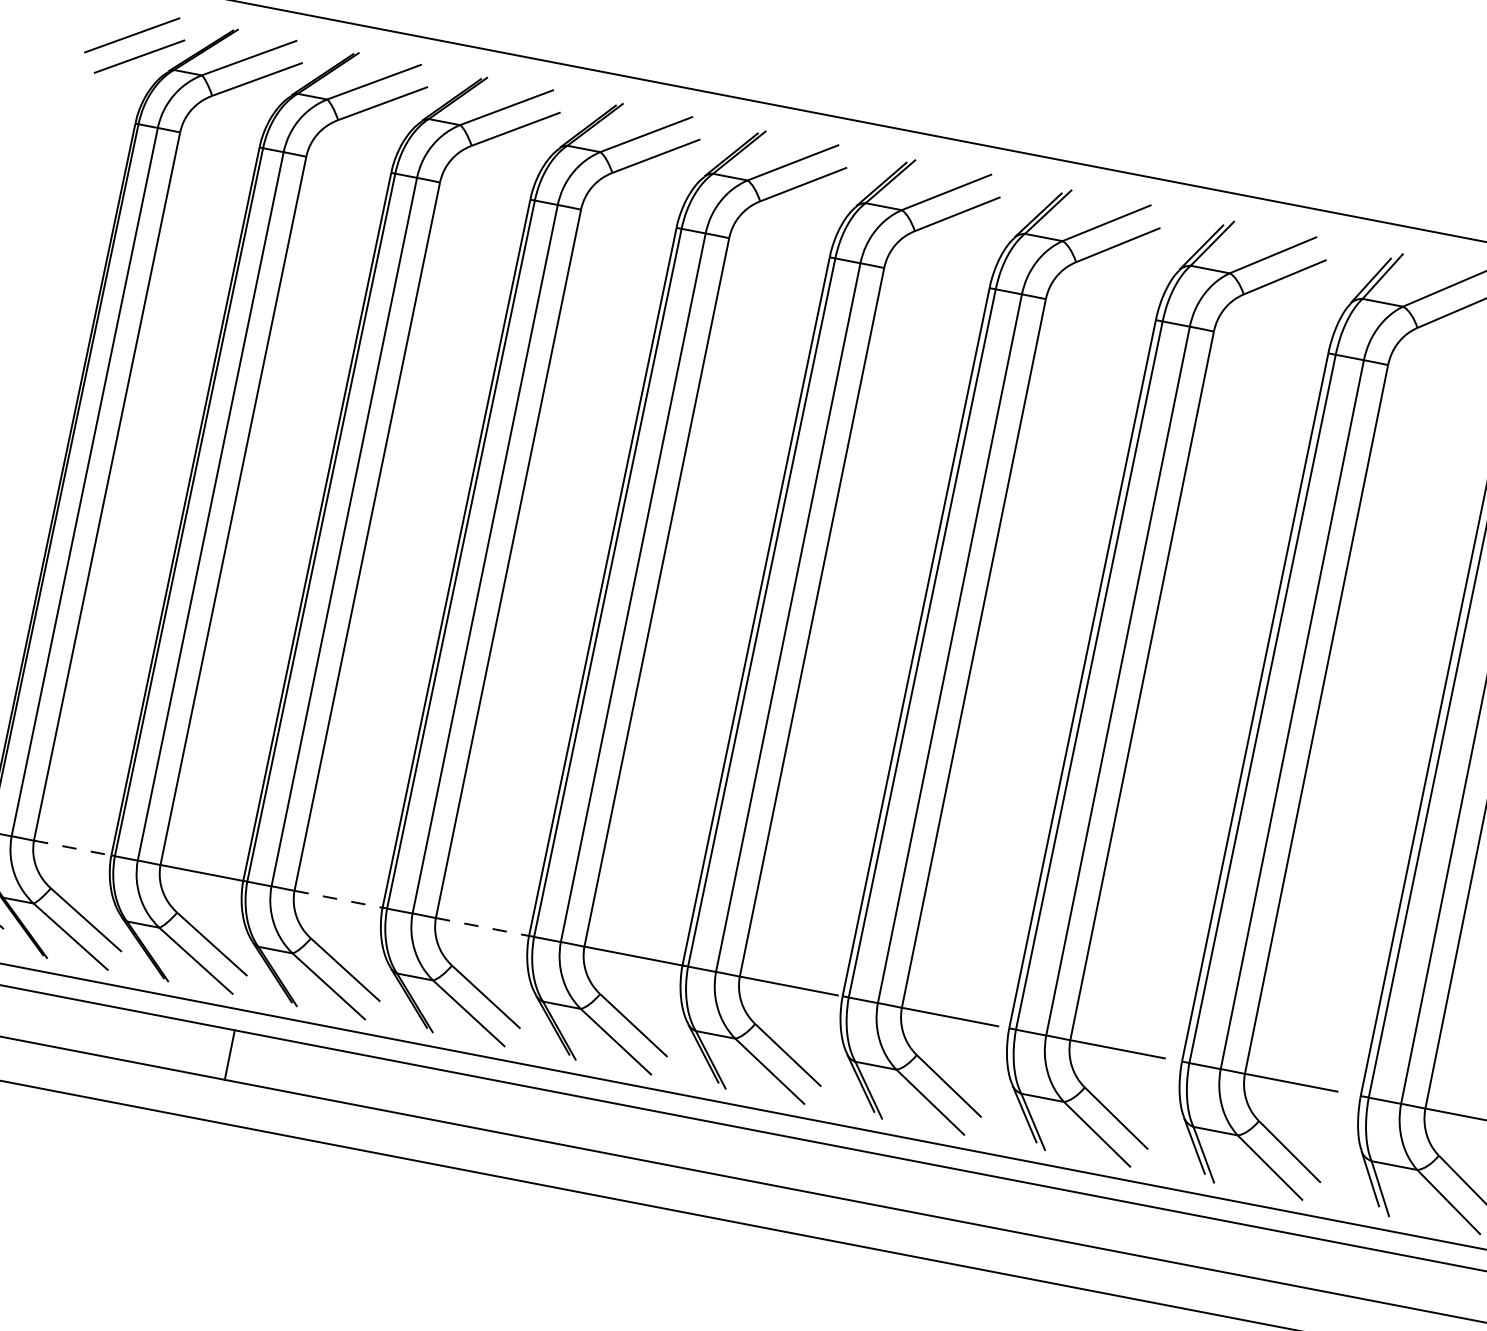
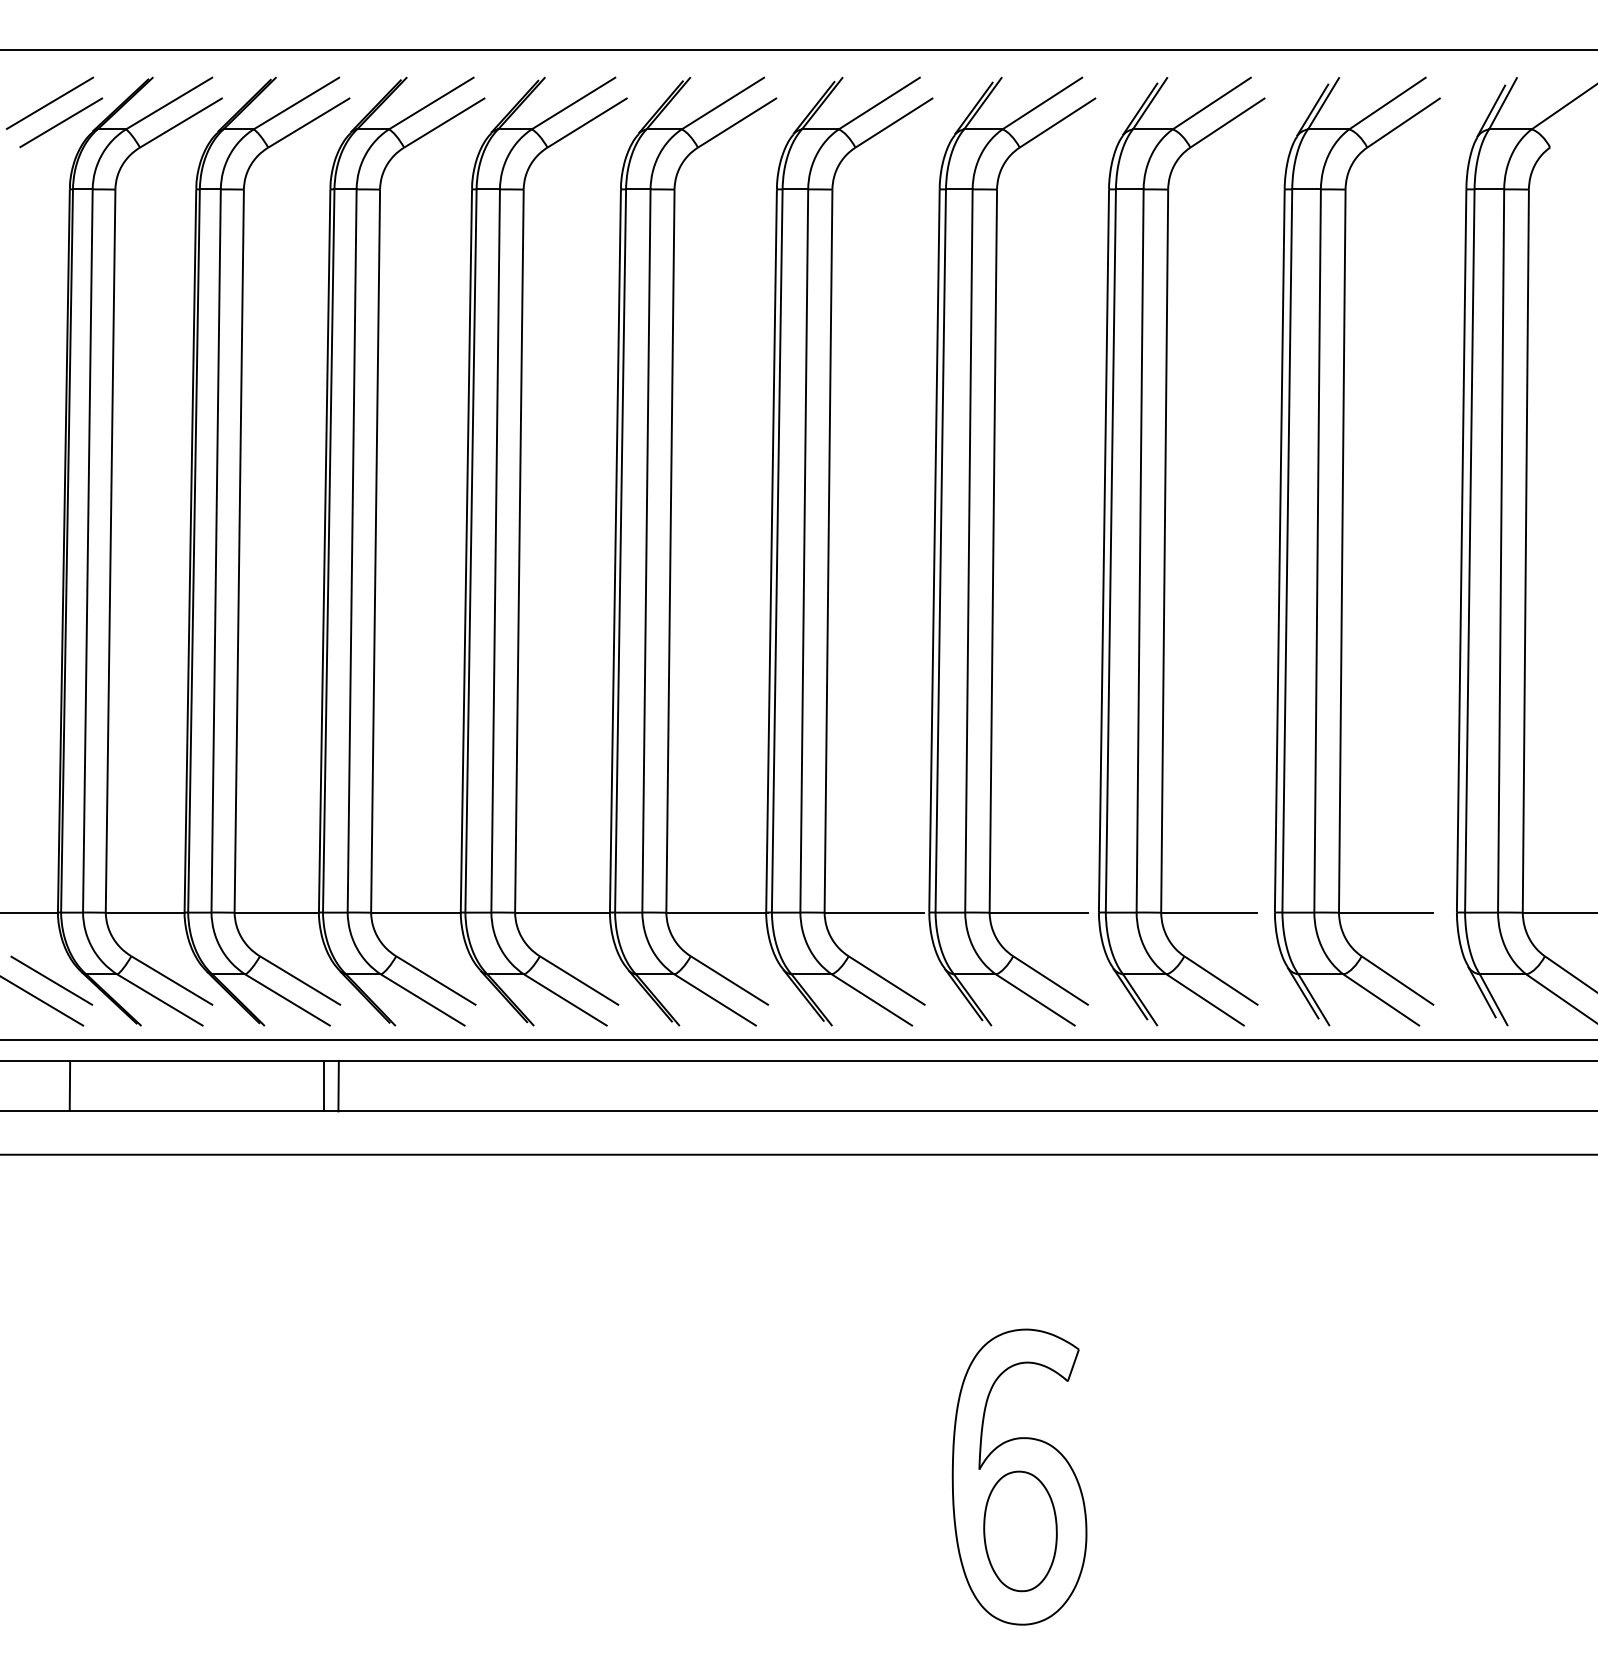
line: (73, 848) -> (145, 912), dashed -> solid
line: (338, 899) -> (415, 912), dashed -> solid
line: (483, 927) -> (563, 912), dashed -> solid
line: (215, 1051) -> (323, 1085), added

